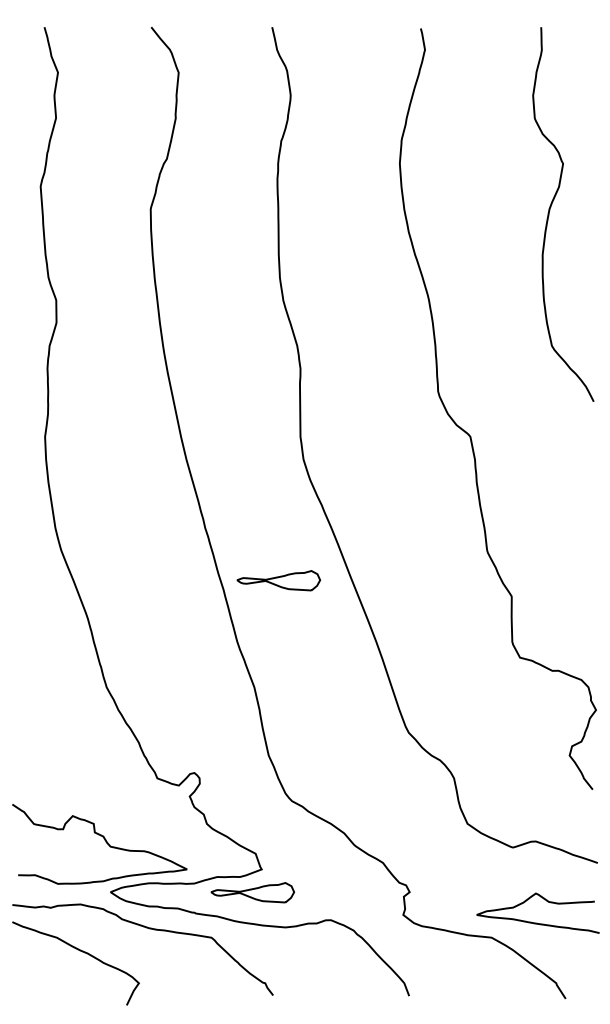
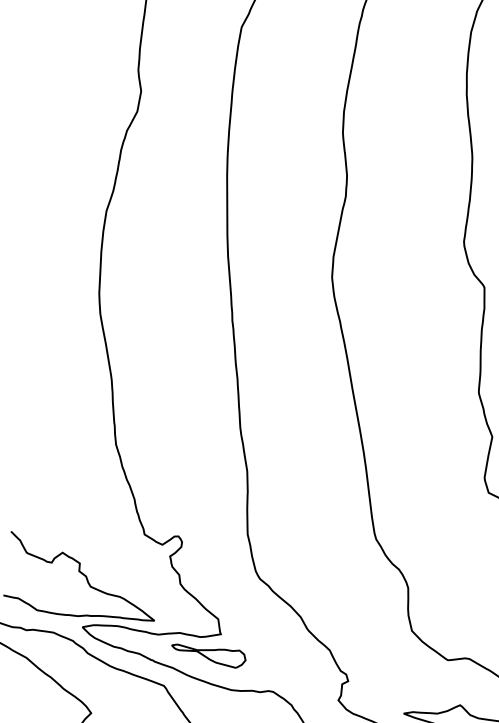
part: (278, 580) -> (288, 380), removed

